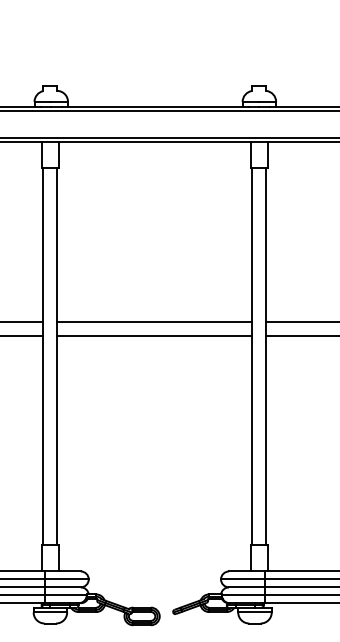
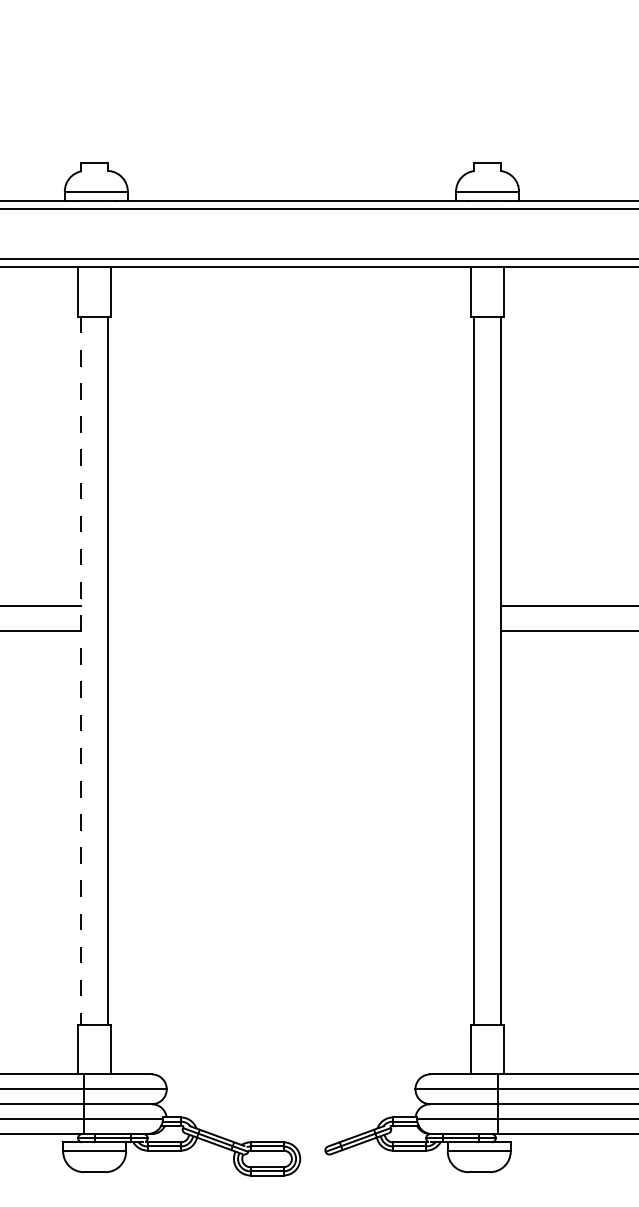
line: (154, 322) -> (290, 606), removed
line: (154, 335) -> (290, 630), removed
line: (43, 357) -> (81, 672), solid -> dashed

